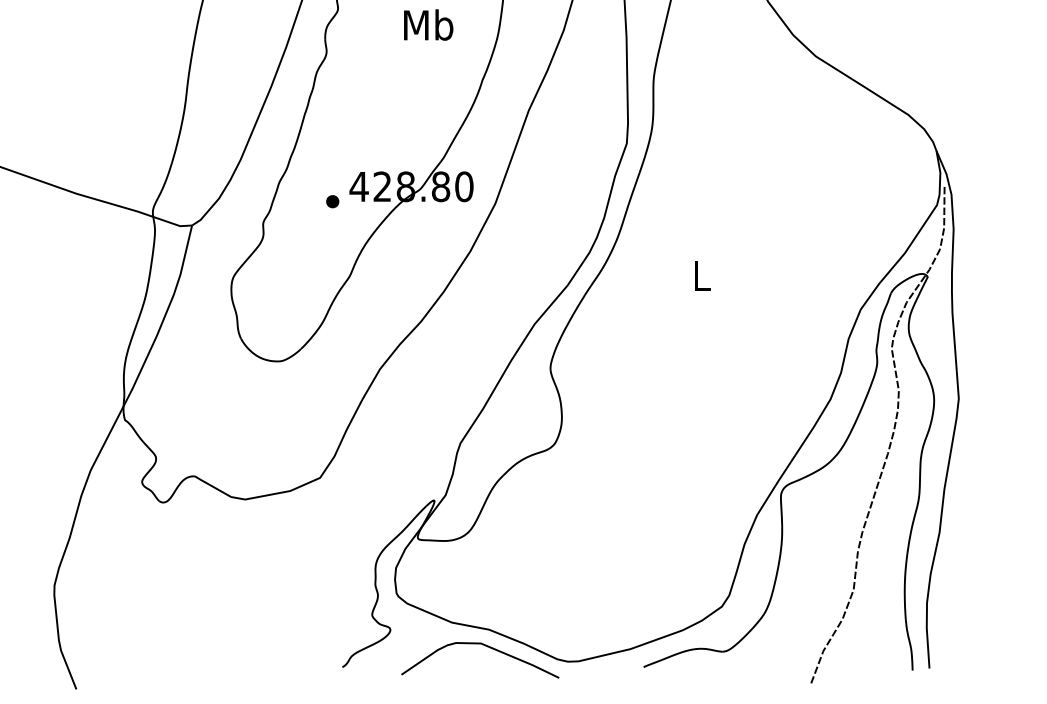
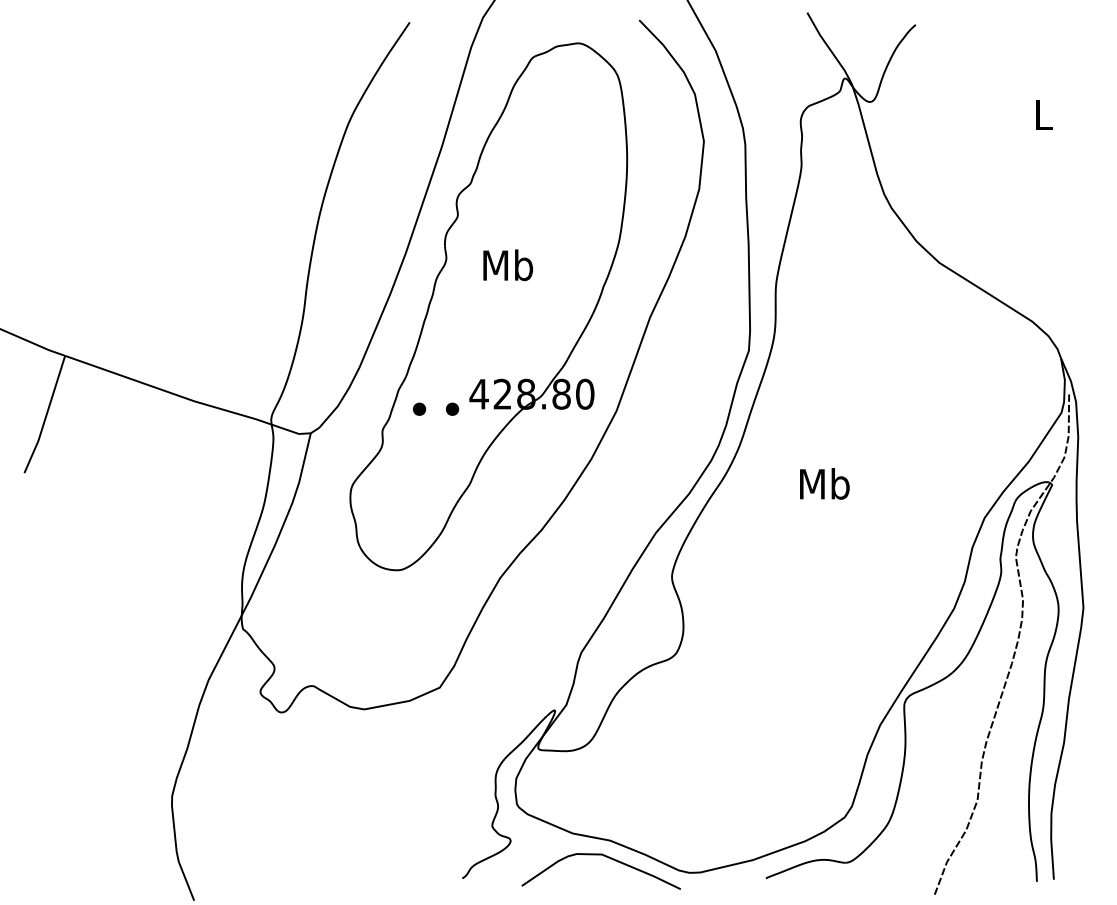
text: (428, 25) -> (508, 265), moved
part: (299, 200) -> (419, 408), added
text: (701, 275) -> (824, 483), L -> Mb

